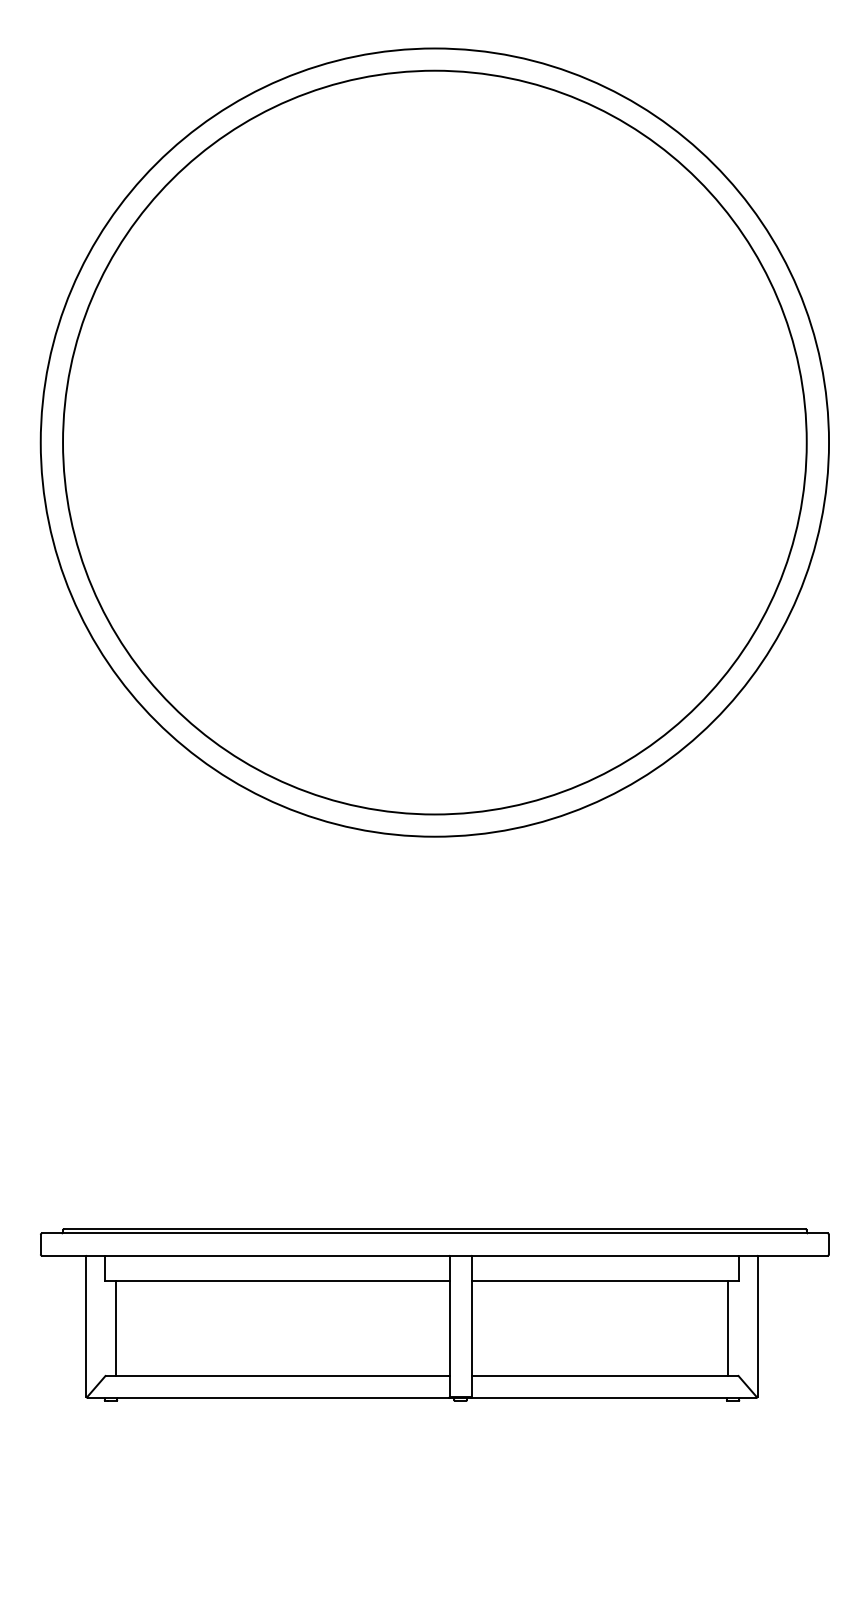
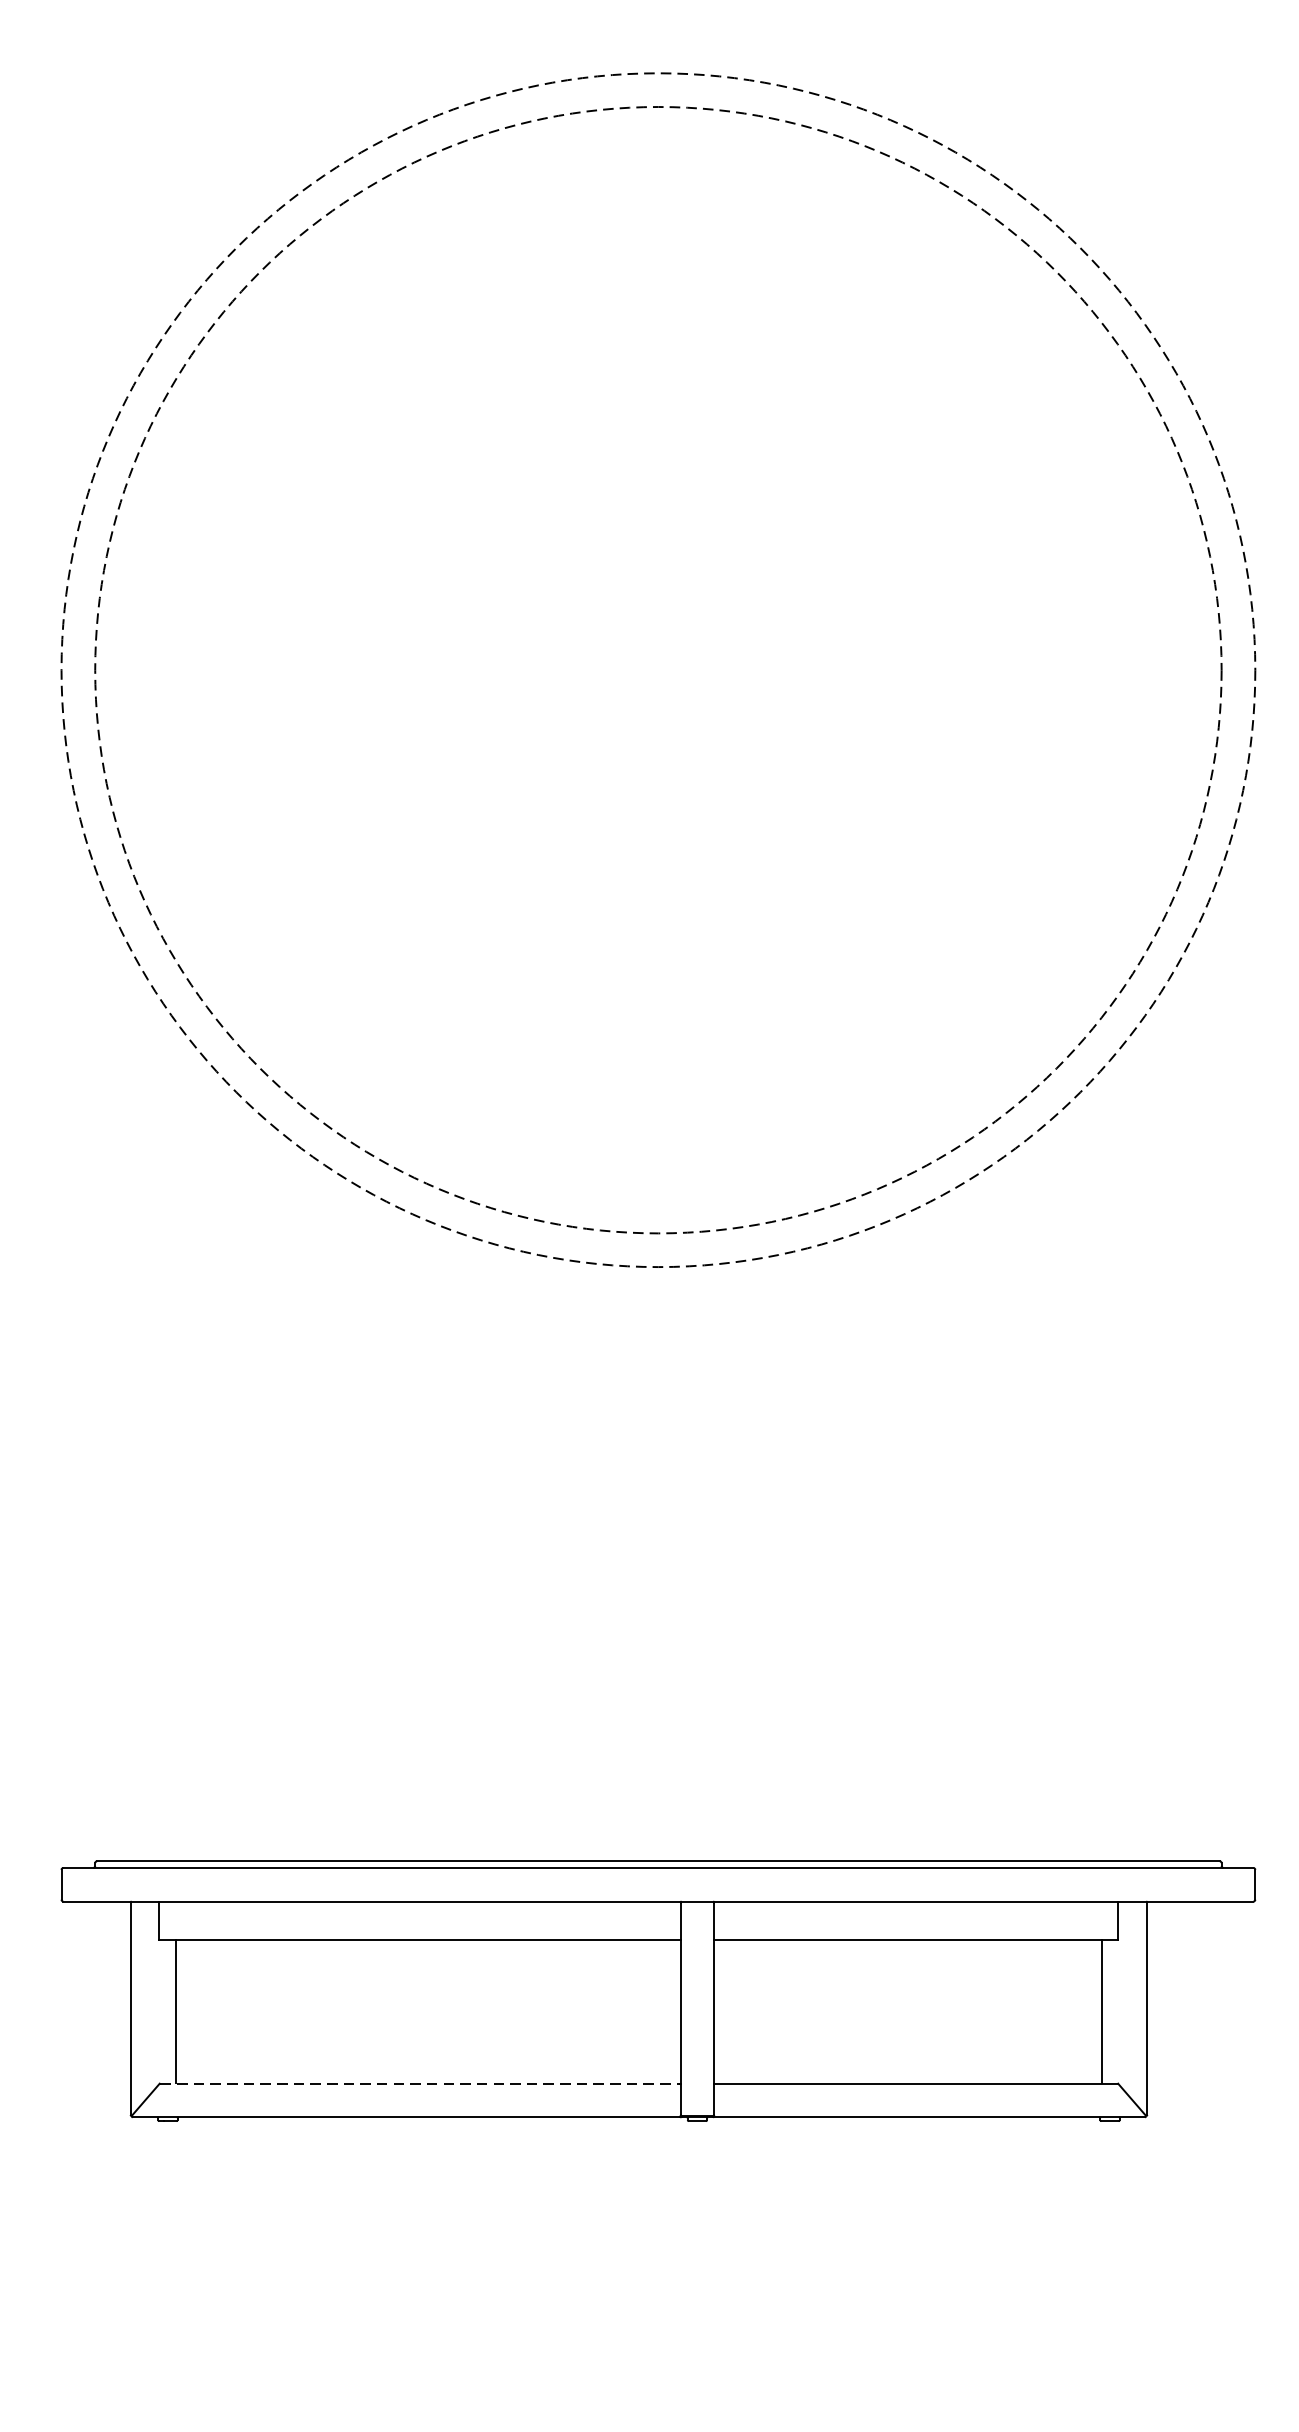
circle: (434, 442) -> (657, 670), solid -> dashed
circle: (434, 442) -> (657, 670), solid -> dashed
line: (277, 1375) -> (420, 2083), solid -> dashed

